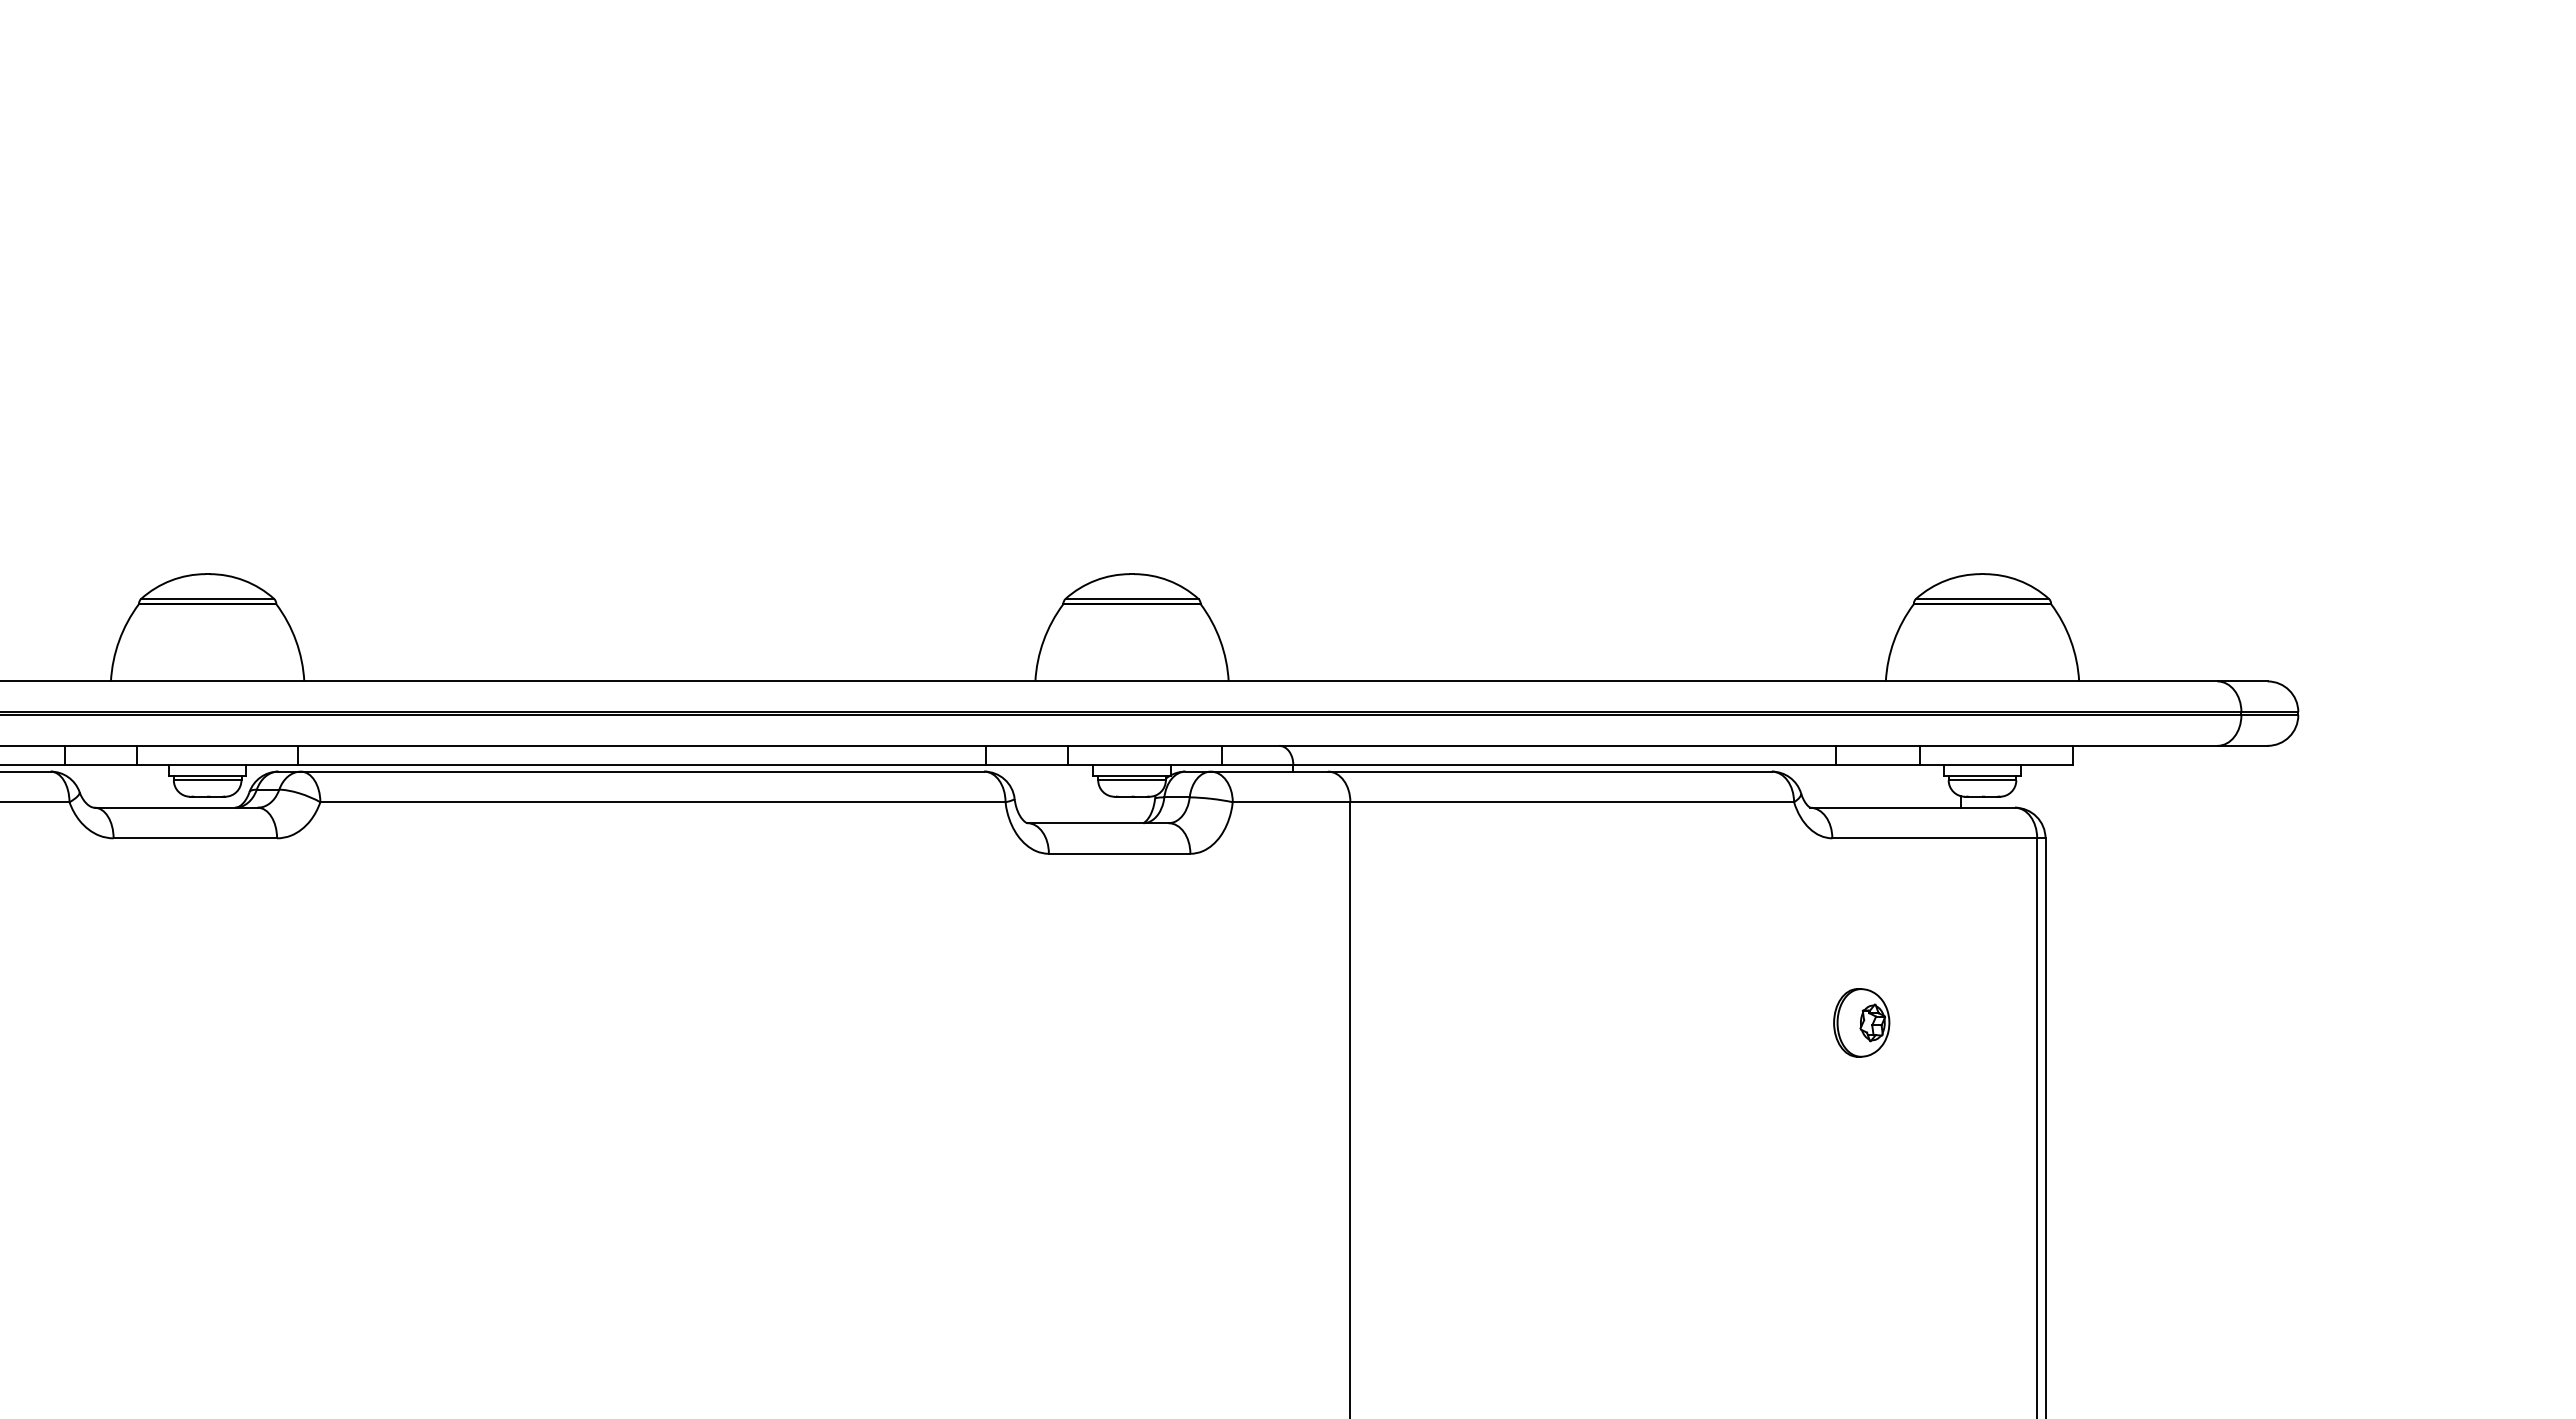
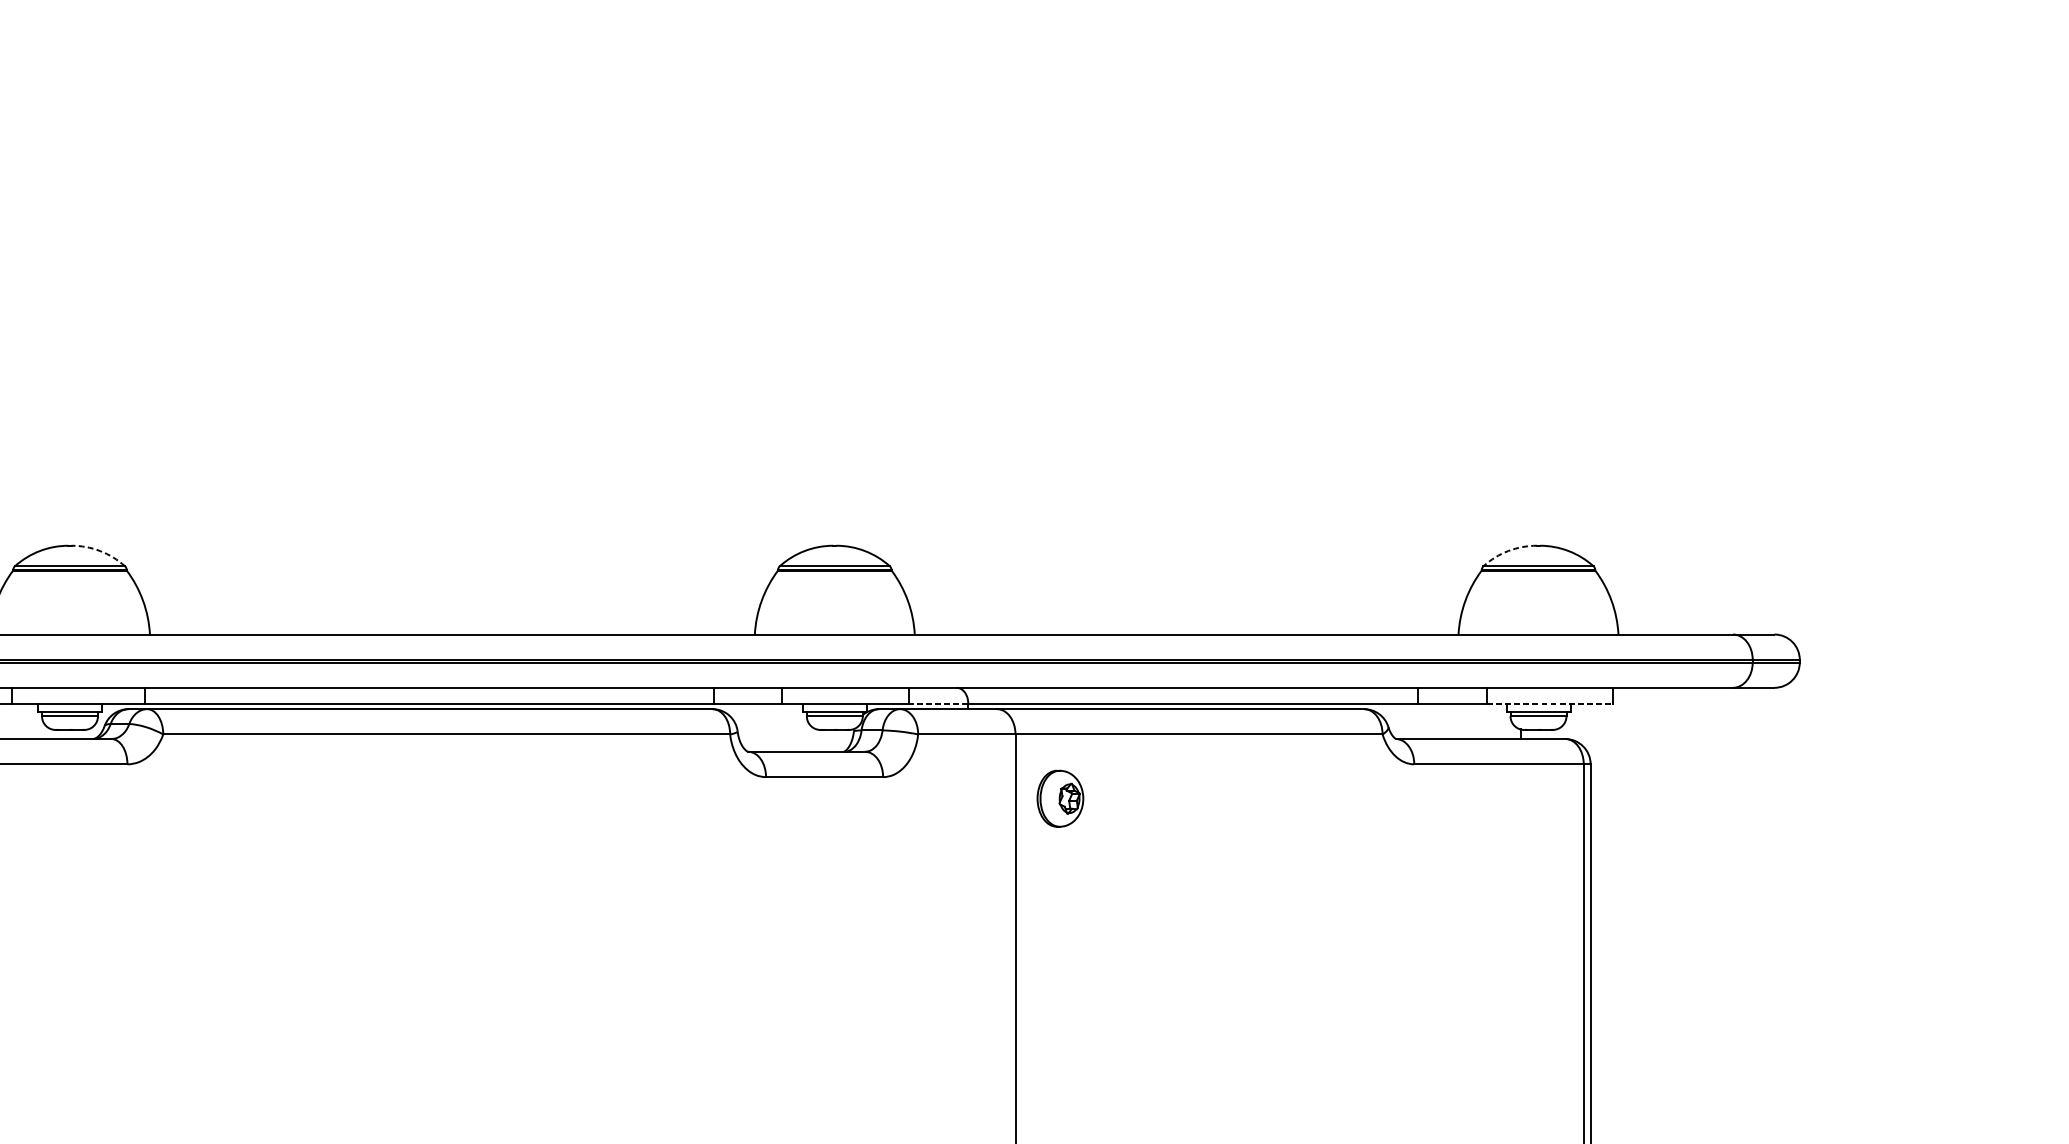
arc: (244, 580) -> (100, 551), solid -> dashed
arc: (1946, 580) -> (1508, 551), solid -> dashed
line: (1257, 765) -> (938, 704), solid -> dashed
line: (1996, 765) -> (1550, 704), solid -> dashed
part: (1861, 1022) -> (1060, 798), moved

